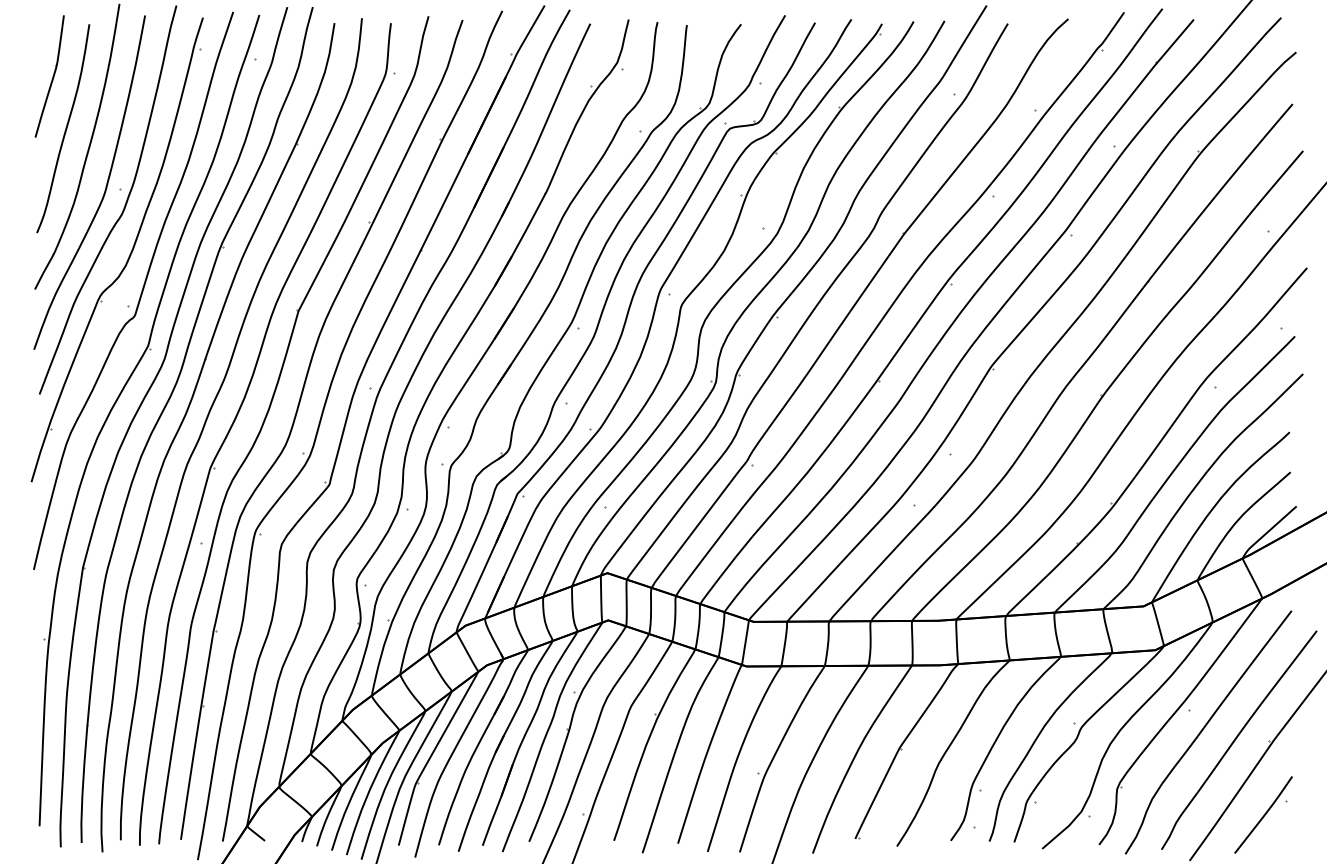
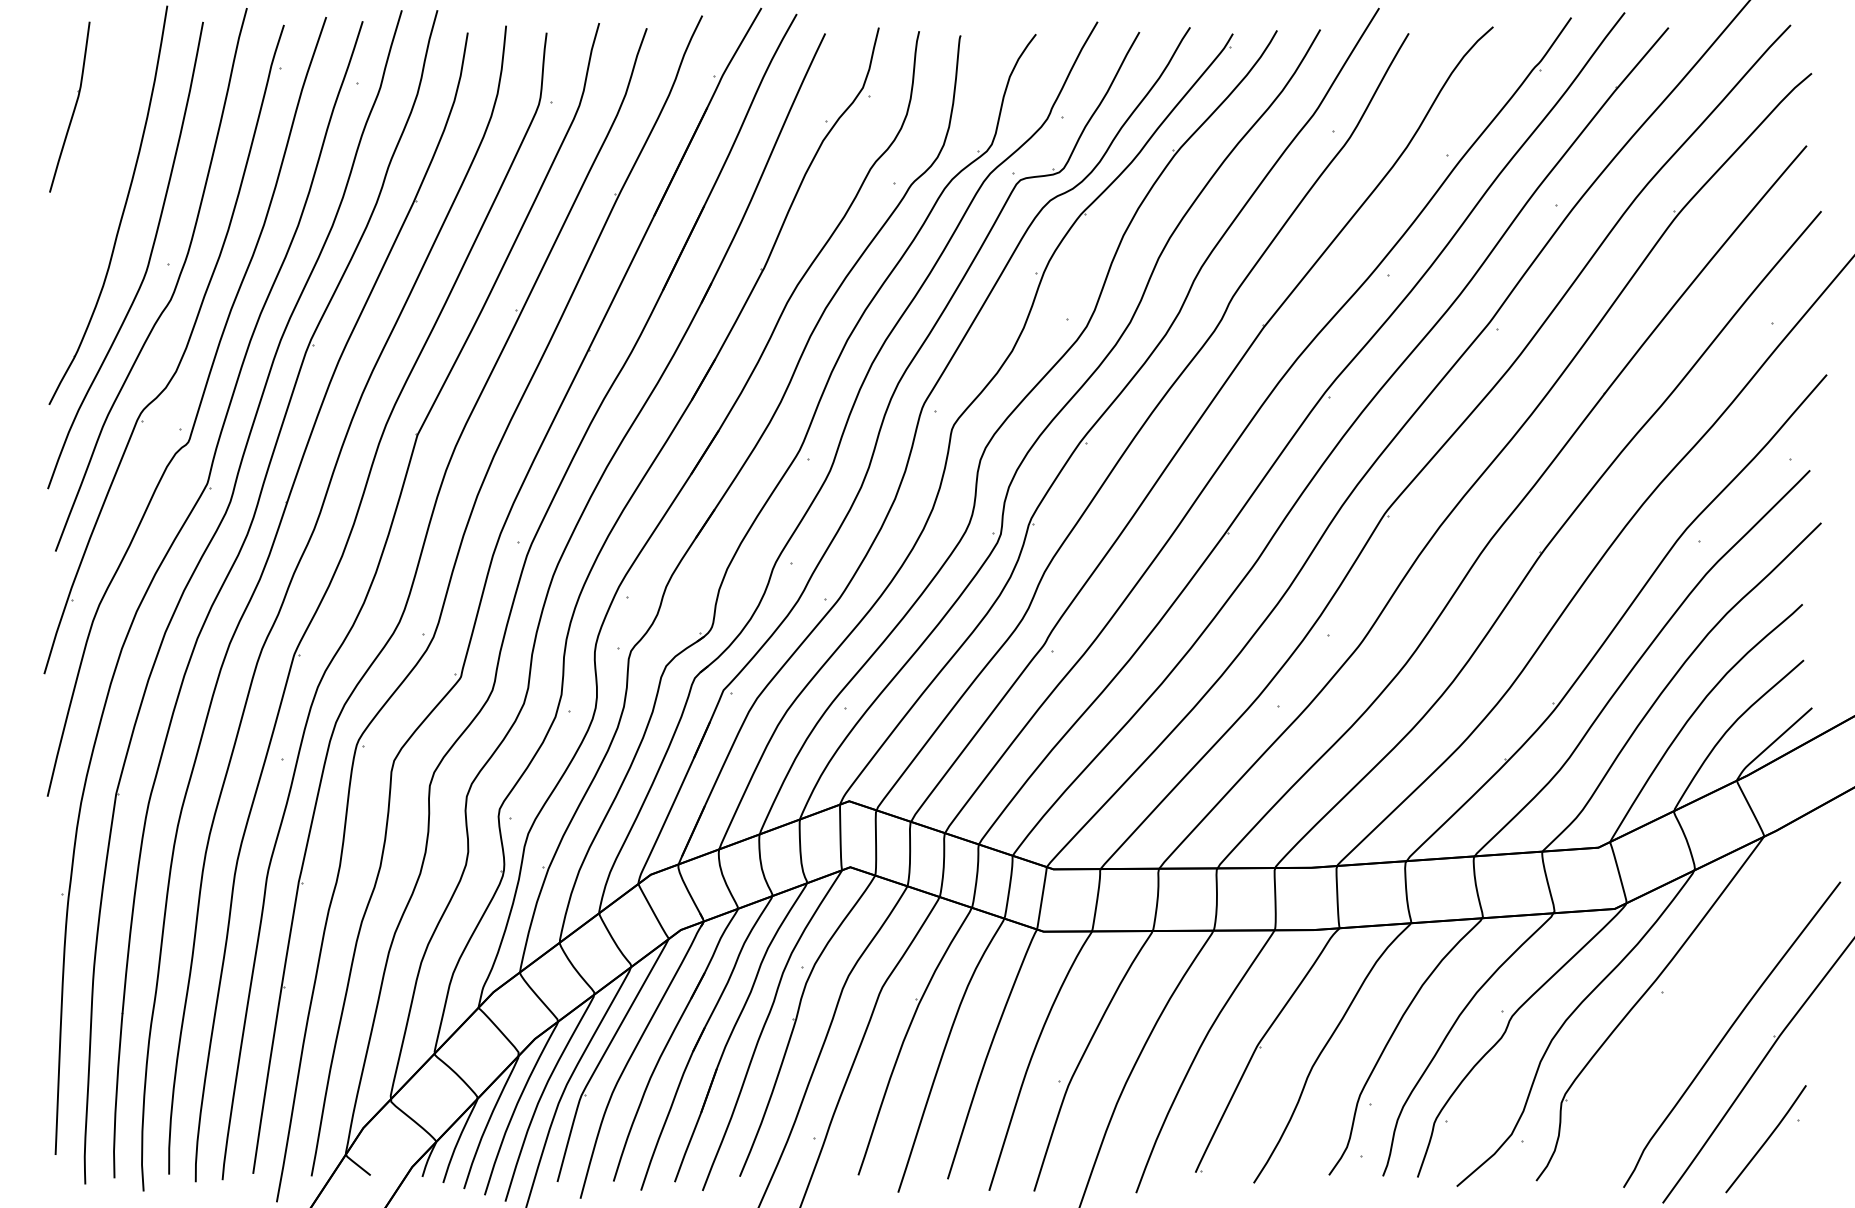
curve: (65, 129) -> (91, 181), removed
curve: (1204, 728) -> (1683, 1018), removed

